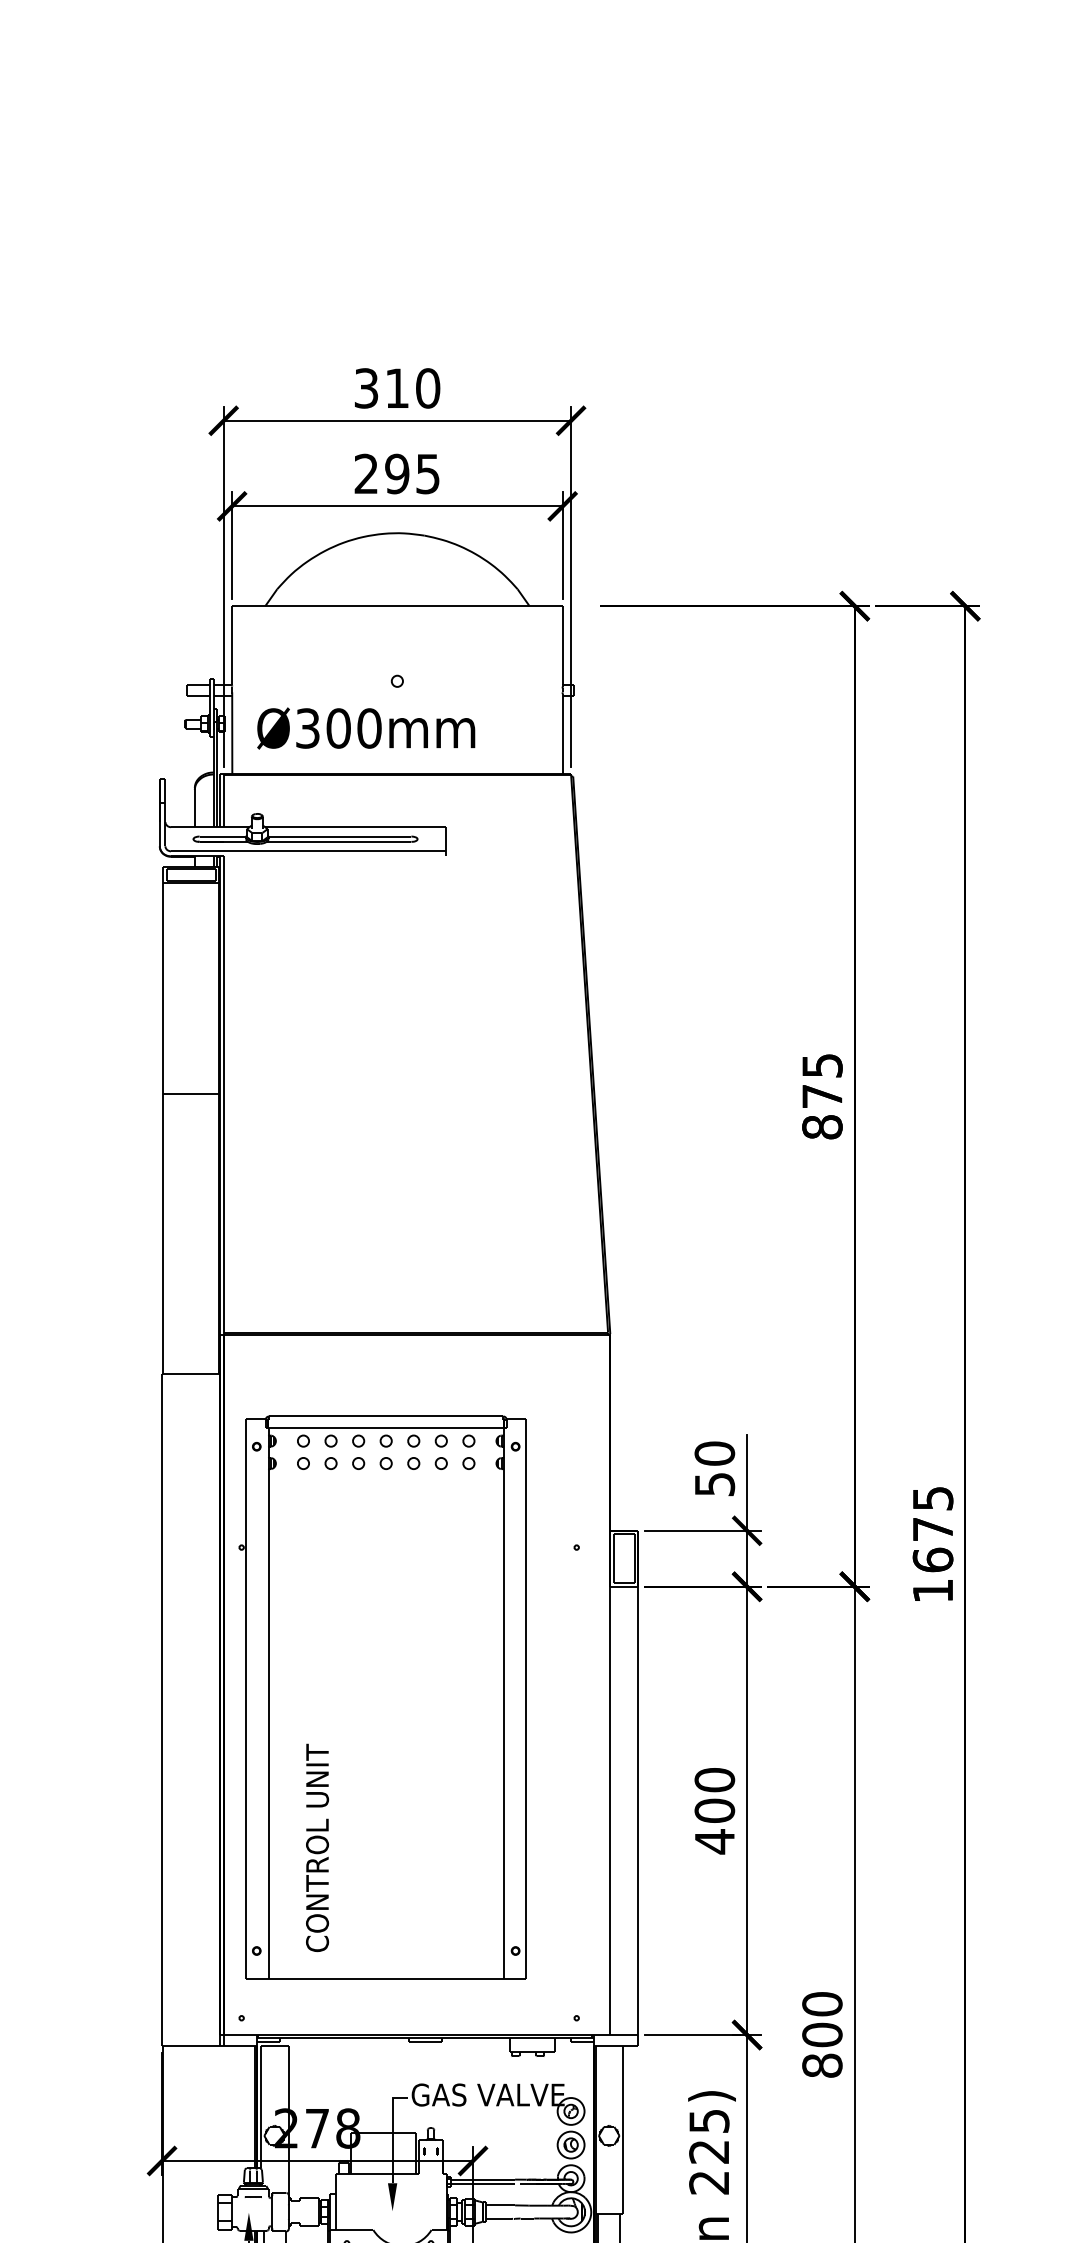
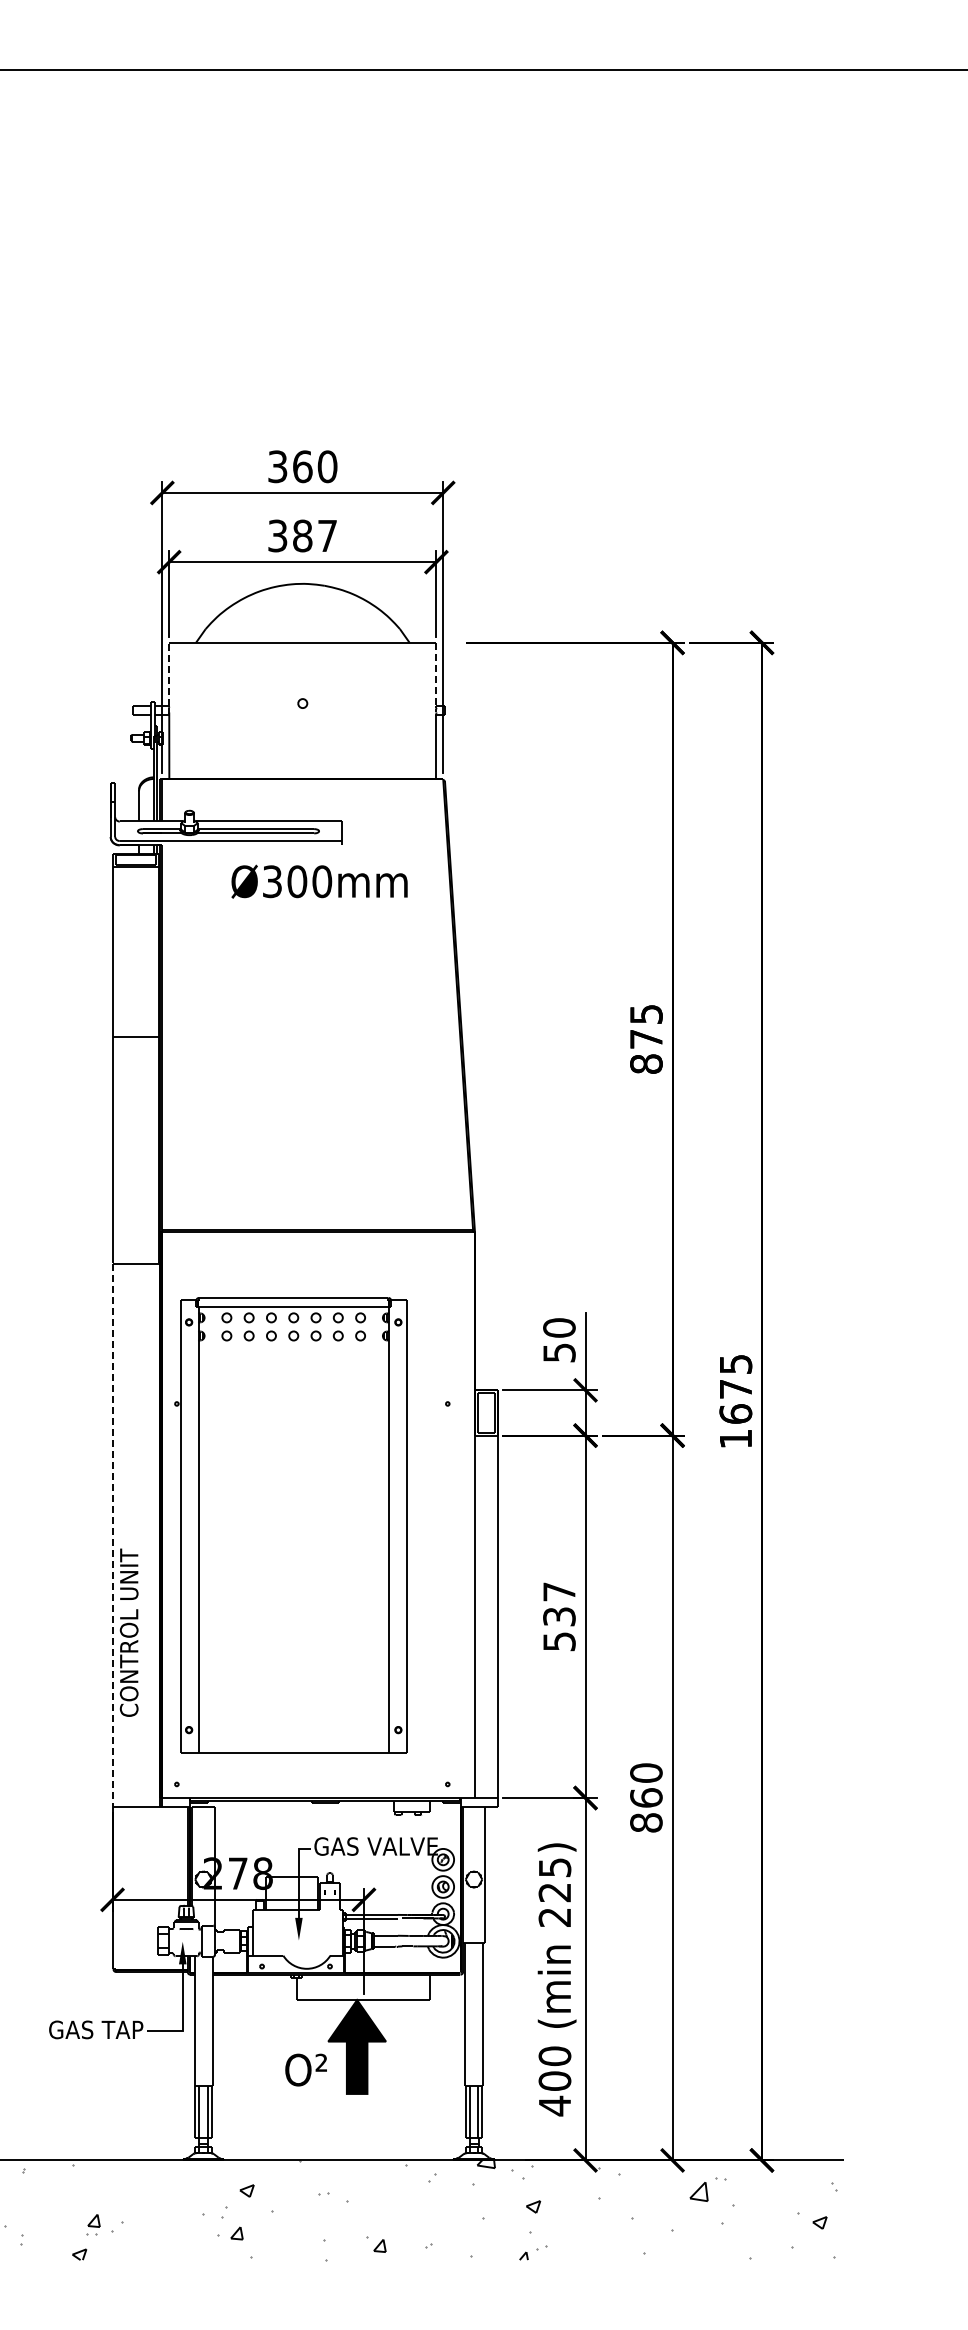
text: (397, 388) -> (302, 466), 310 -> 360
text: (397, 473) -> (302, 535), 295 -> 387
line: (232, 645) -> (169, 674), solid -> dashed
line: (562, 645) -> (436, 674), solid -> dashed
text: (366, 728) -> (319, 881), moved
line: (162, 1710) -> (112, 1535), solid -> dashed
text: (714, 1811) -> (559, 1617), 400 -> 537
text: (316, 1847) -> (128, 1632), moved
text: (822, 2034) -> (646, 1797), 800 -> 860

